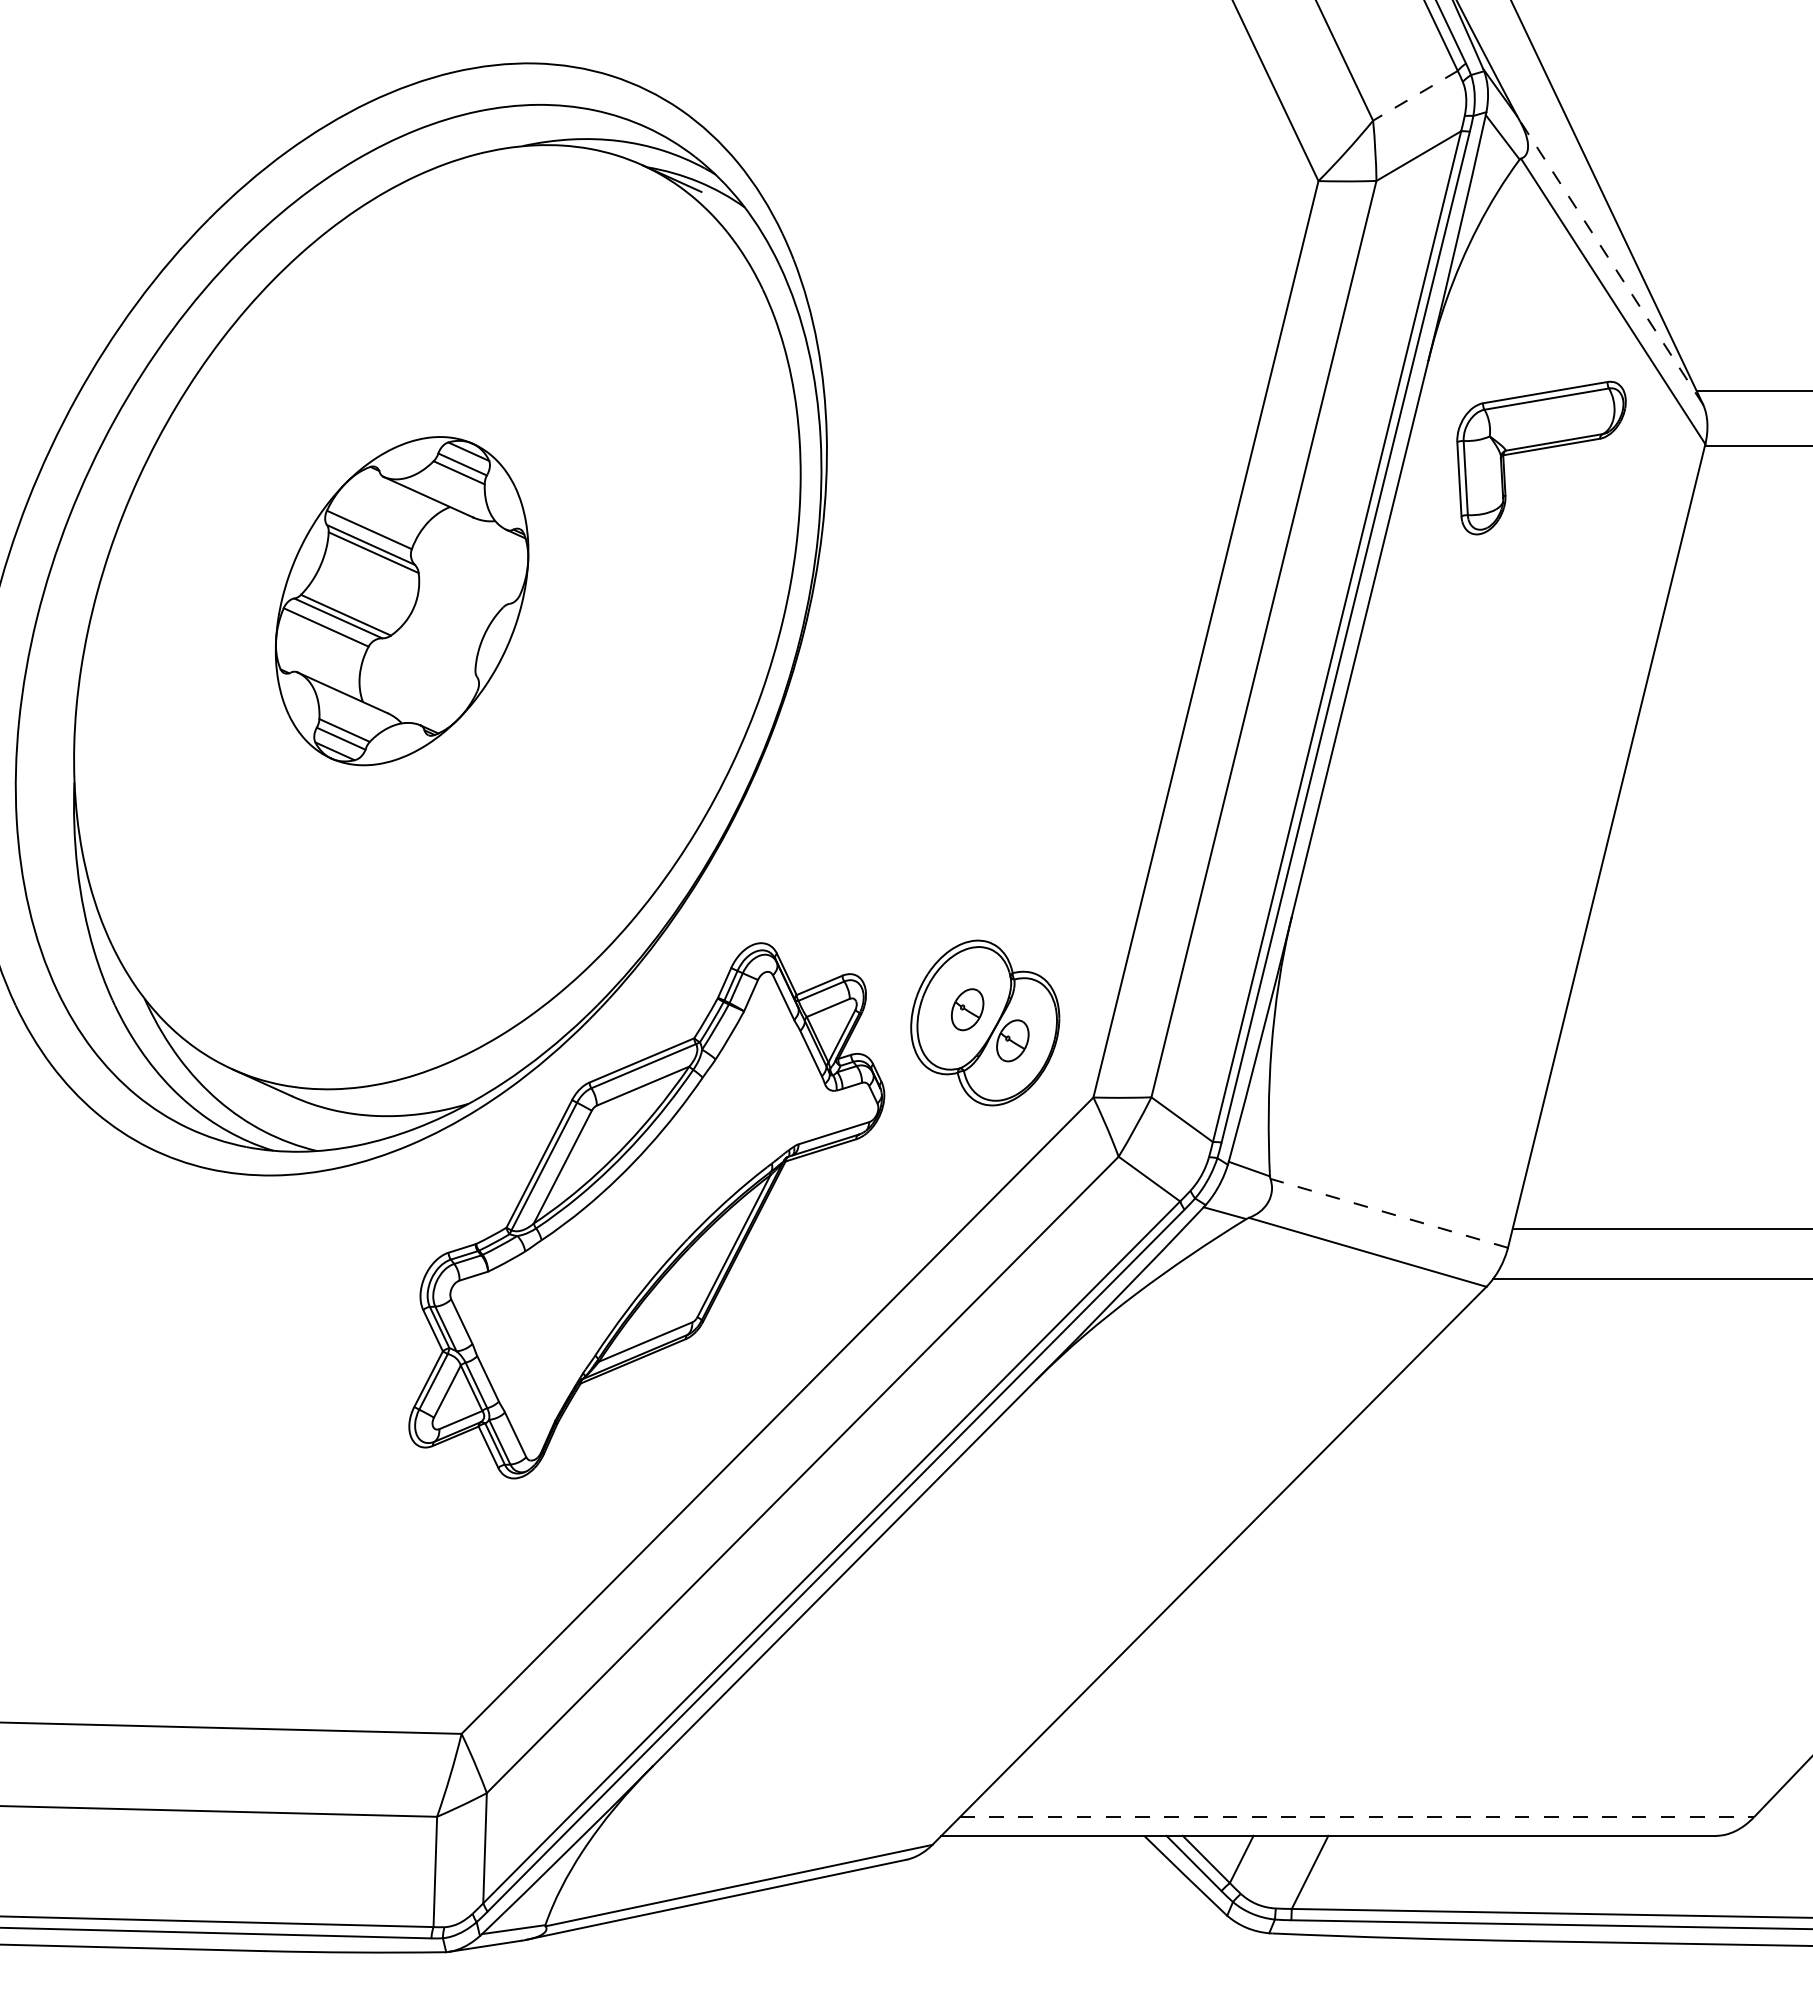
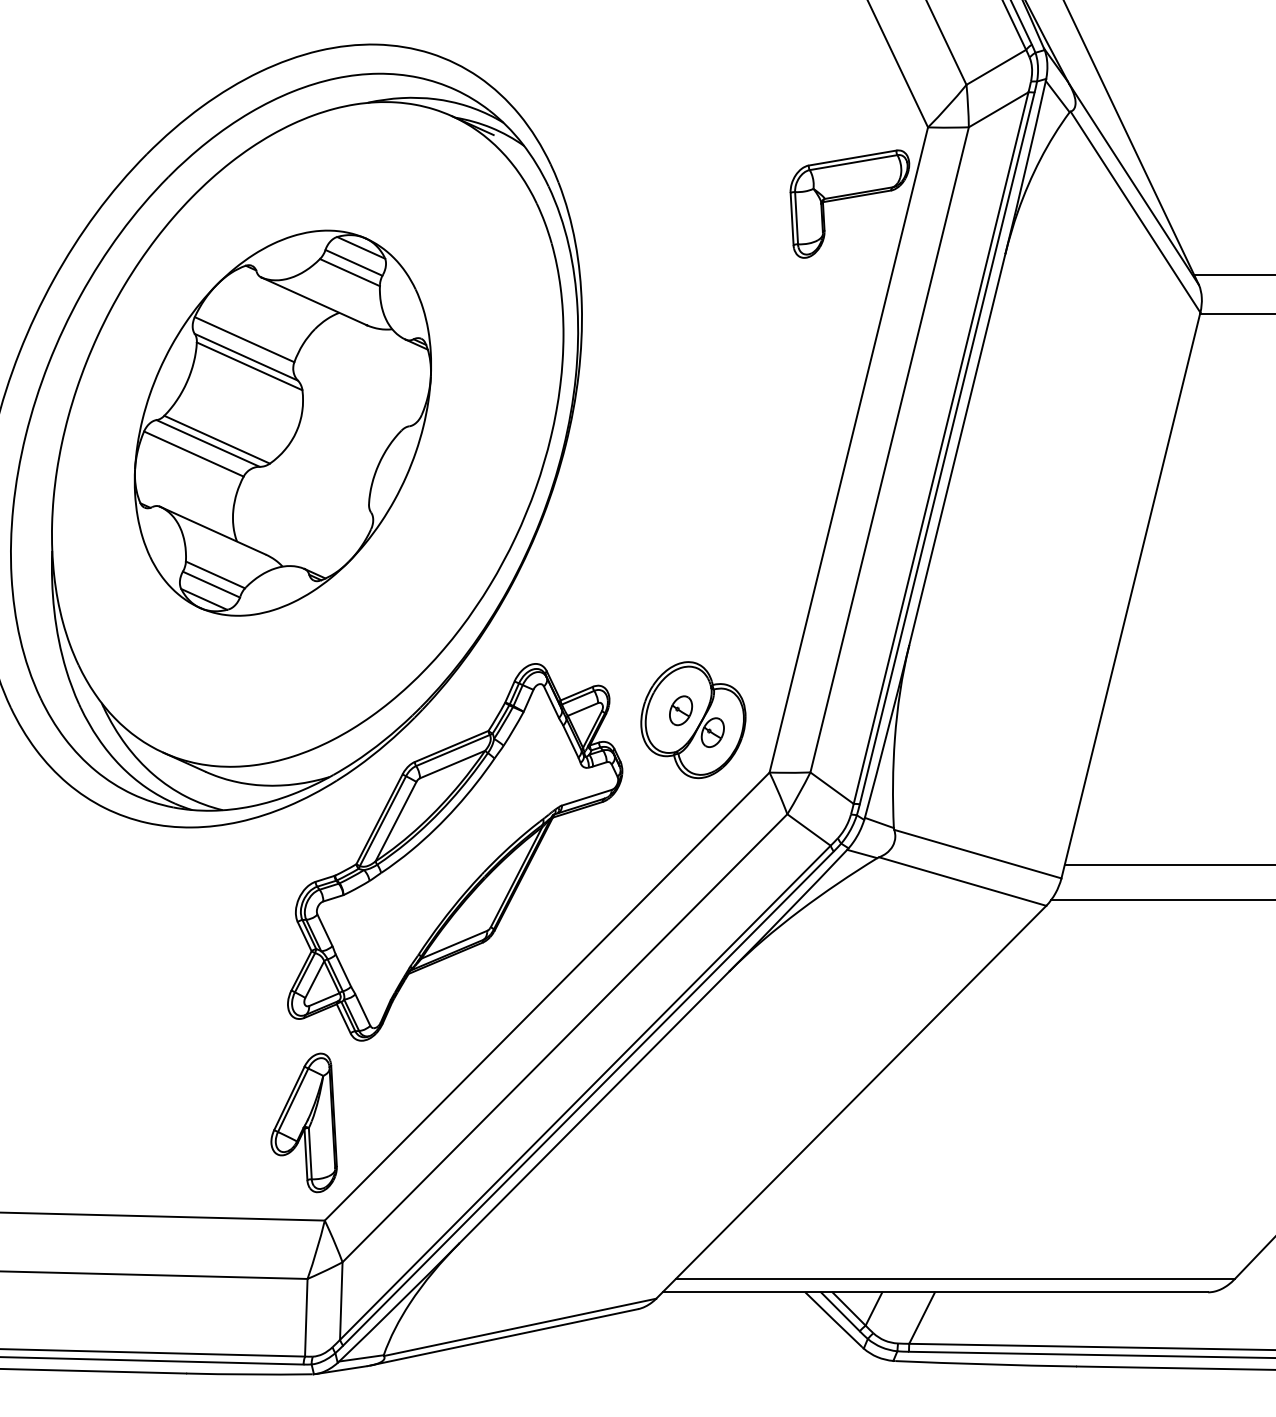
line: (1415, 96) -> (996, 67), dashed -> solid
line: (1610, 261) -> (1133, 184), dashed -> solid
part: (1538, 450) -> (847, 198), moved
part: (401, 600) -> (282, 422), size x1.67
line: (1389, 1213) -> (978, 854), dashed -> solid
part: (431, 1594) -> (303, 1122), added
line: (1357, 1817) -> (955, 1279), dashed -> solid

